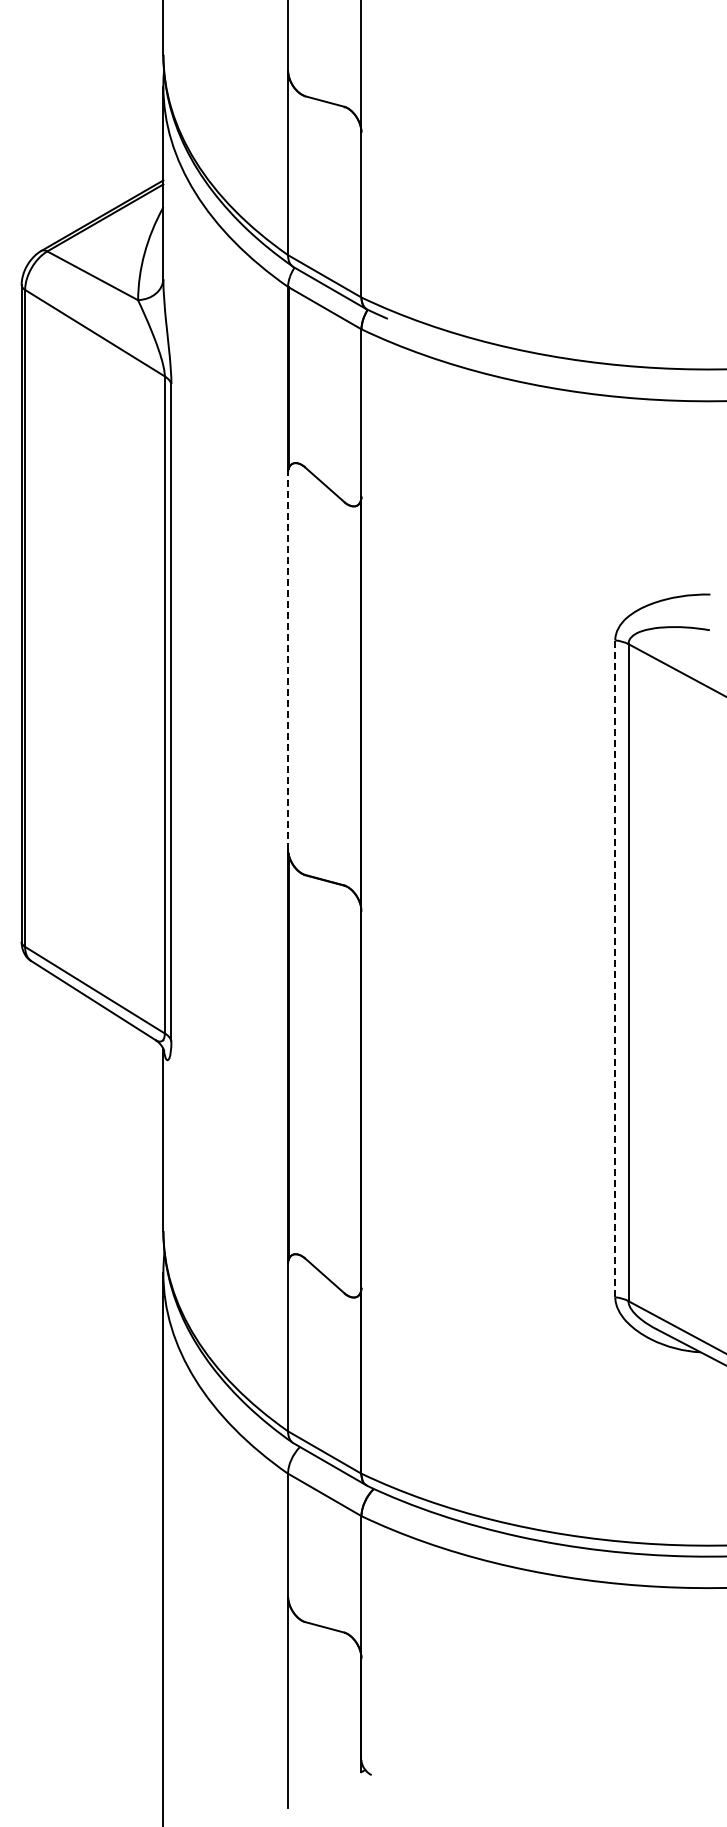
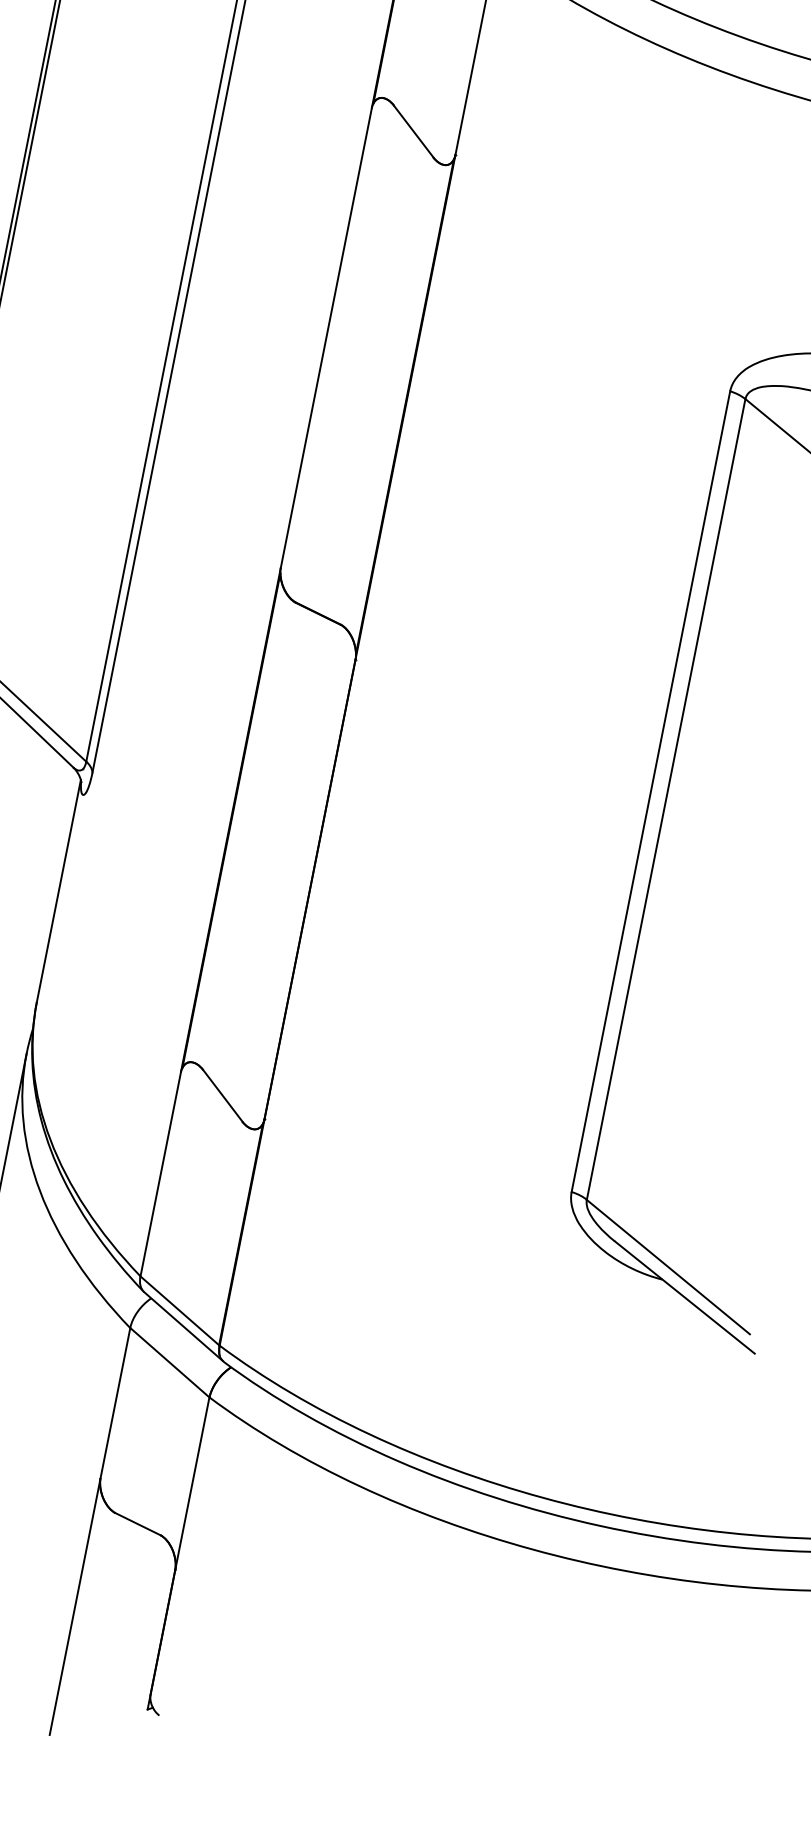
line: (288, 661) -> (326, 338), dashed -> solid
line: (615, 968) -> (651, 791), dashed -> solid

